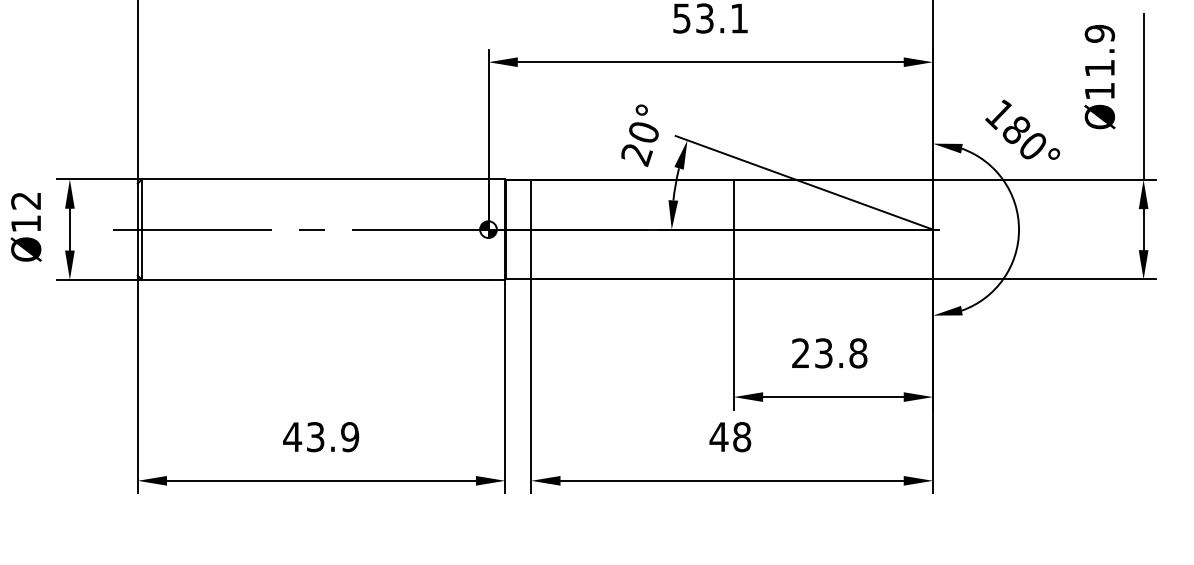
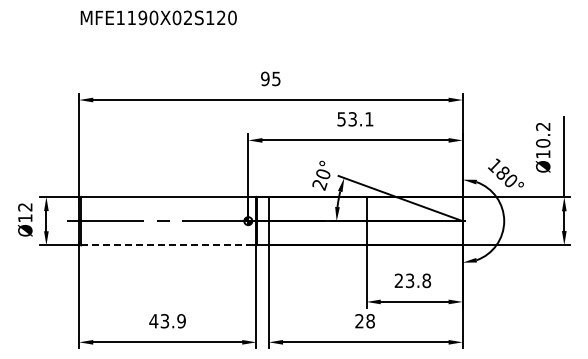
text: (1100, 49) -> (543, 134), Ø11.9 -> Ø10.2
line: (314, 280) -> (164, 245), solid -> dashed
text: (719, 437) -> (359, 321), 48 -> 28

